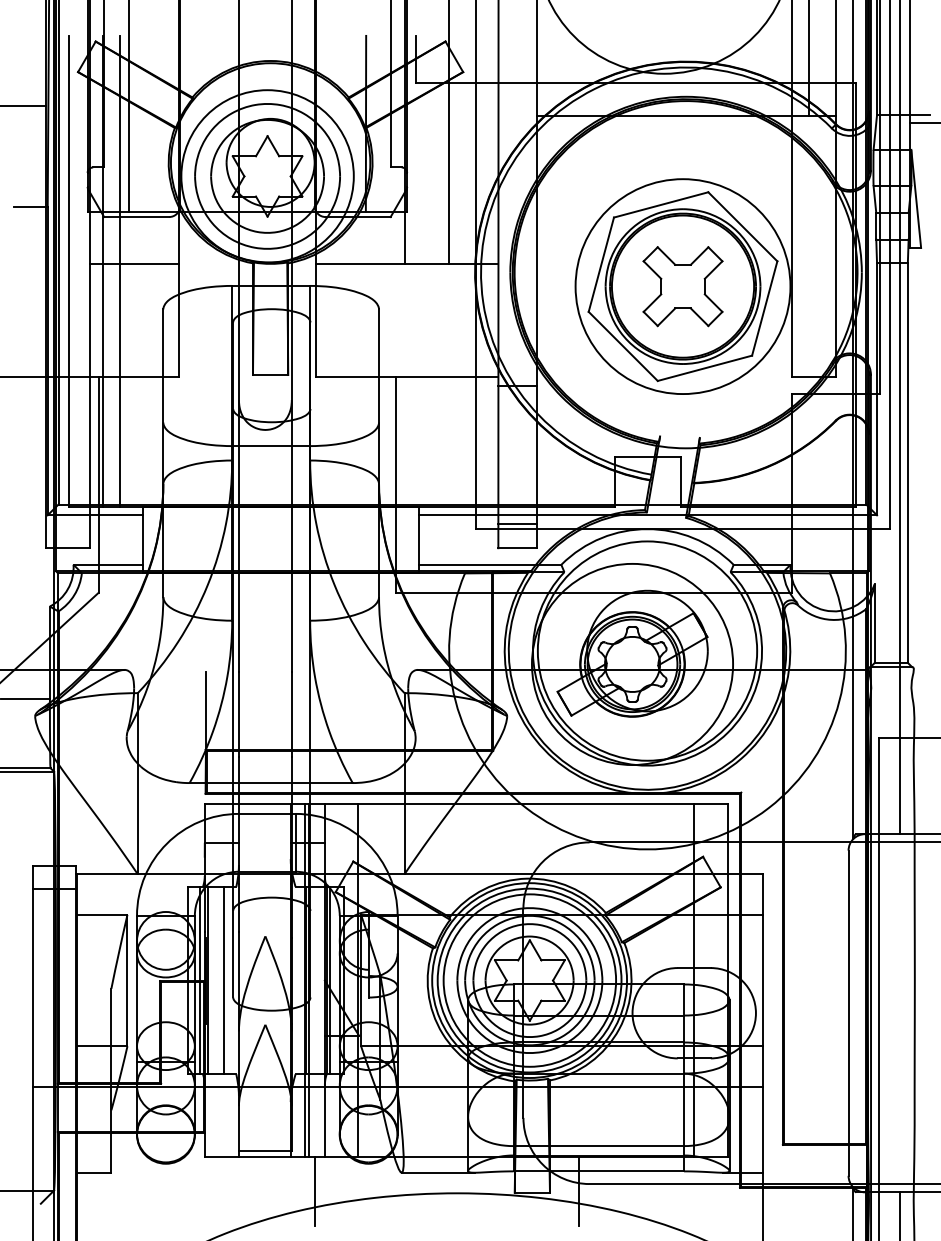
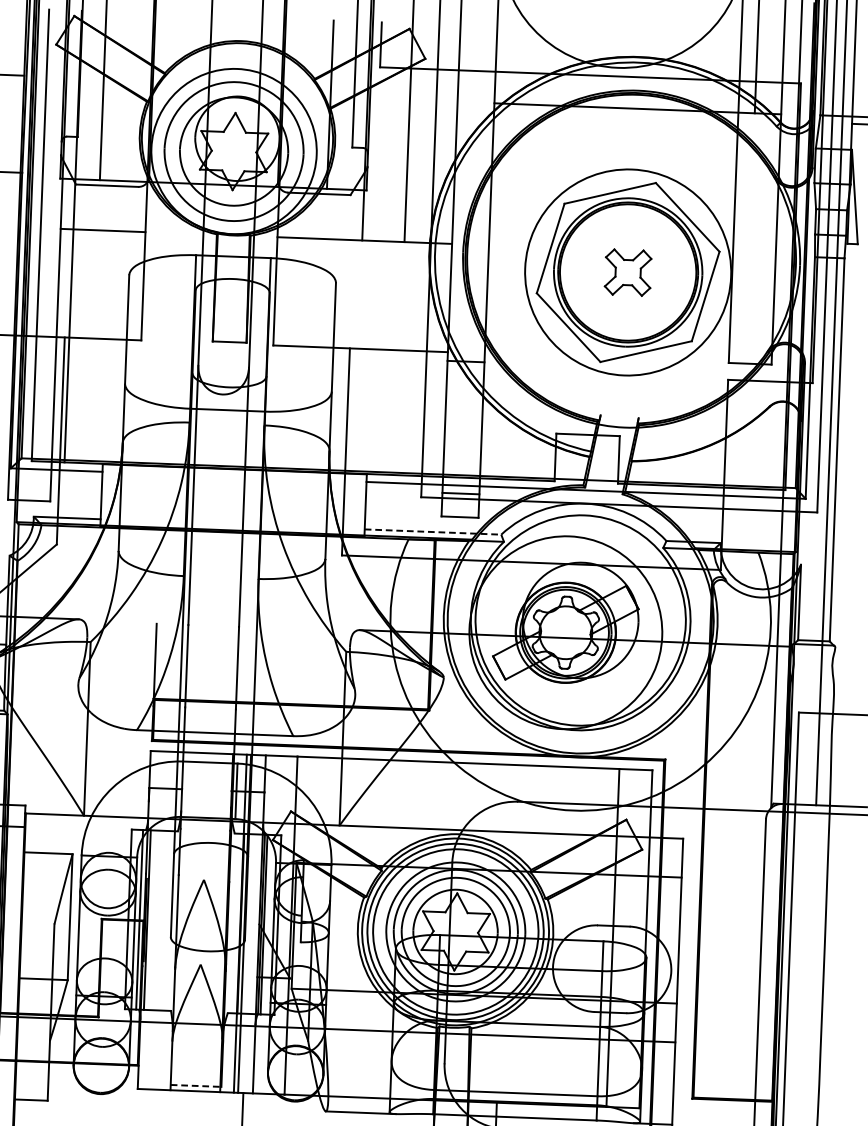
line: (119, 271) -> (88, 237), removed
part: (682, 286) -> (627, 272), size x0.6
line: (490, 564) -> (433, 531), solid -> dashed
line: (224, 980) -> (163, 920), removed
line: (265, 1151) -> (196, 1086), solid -> dashed

